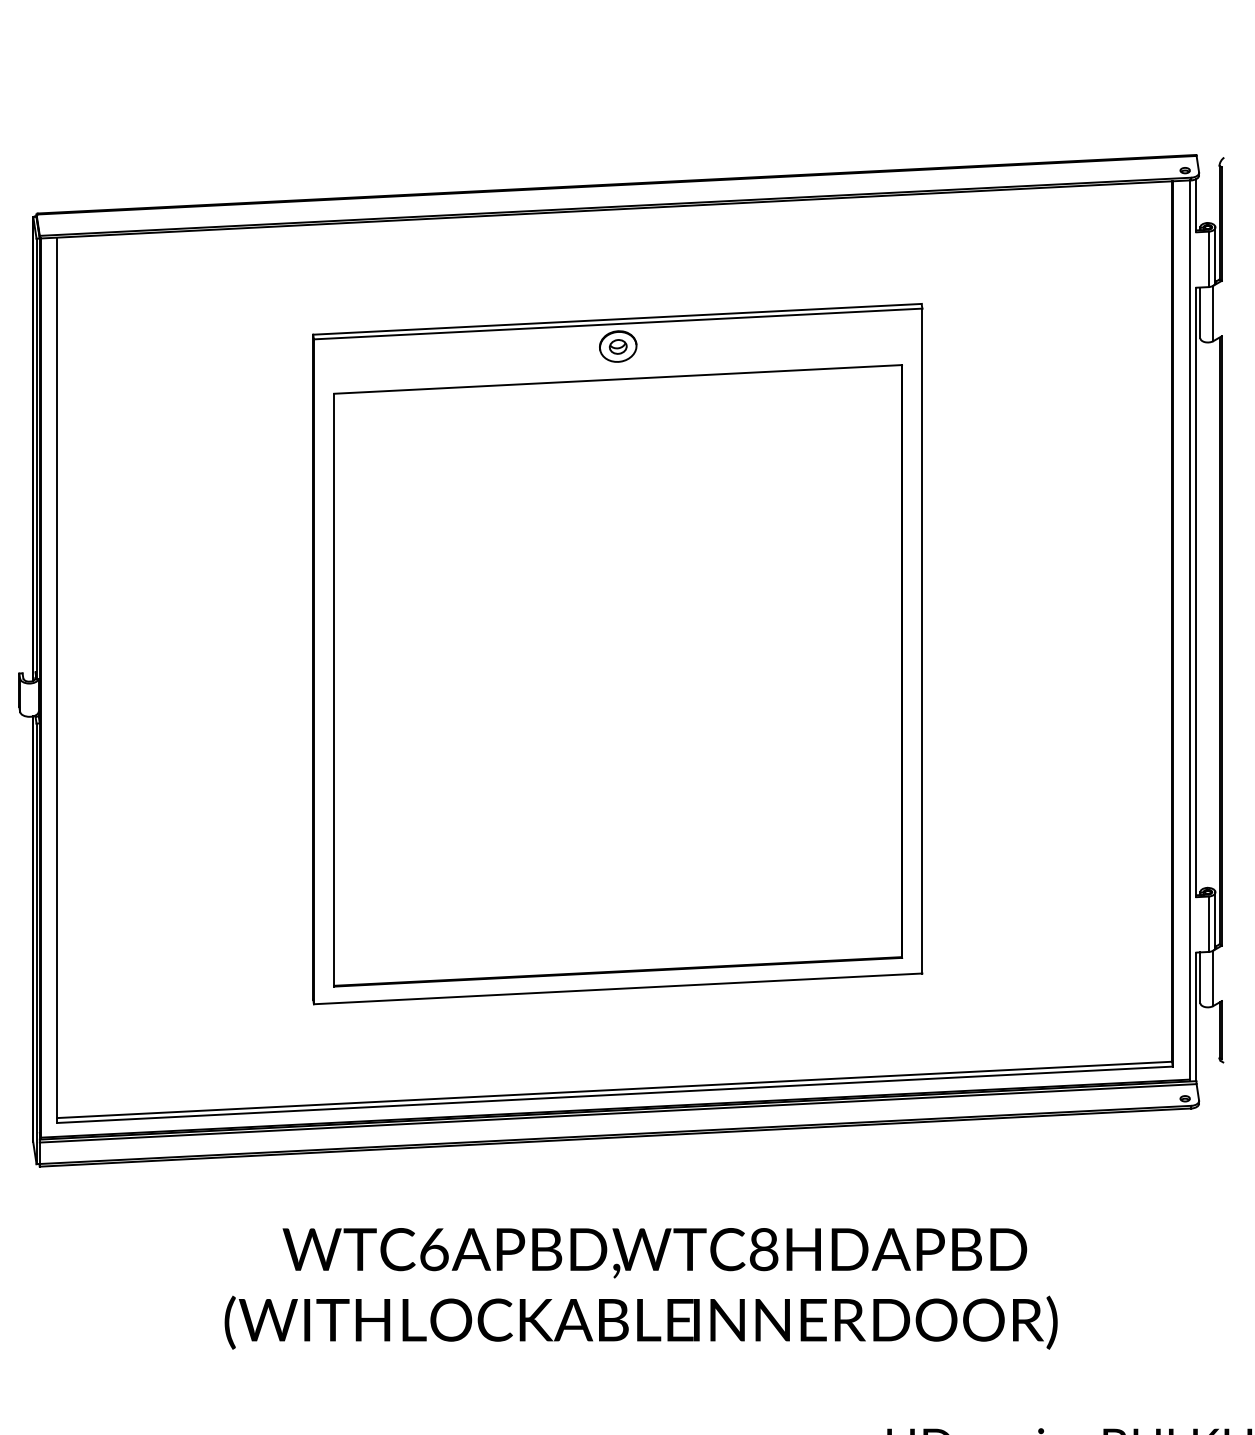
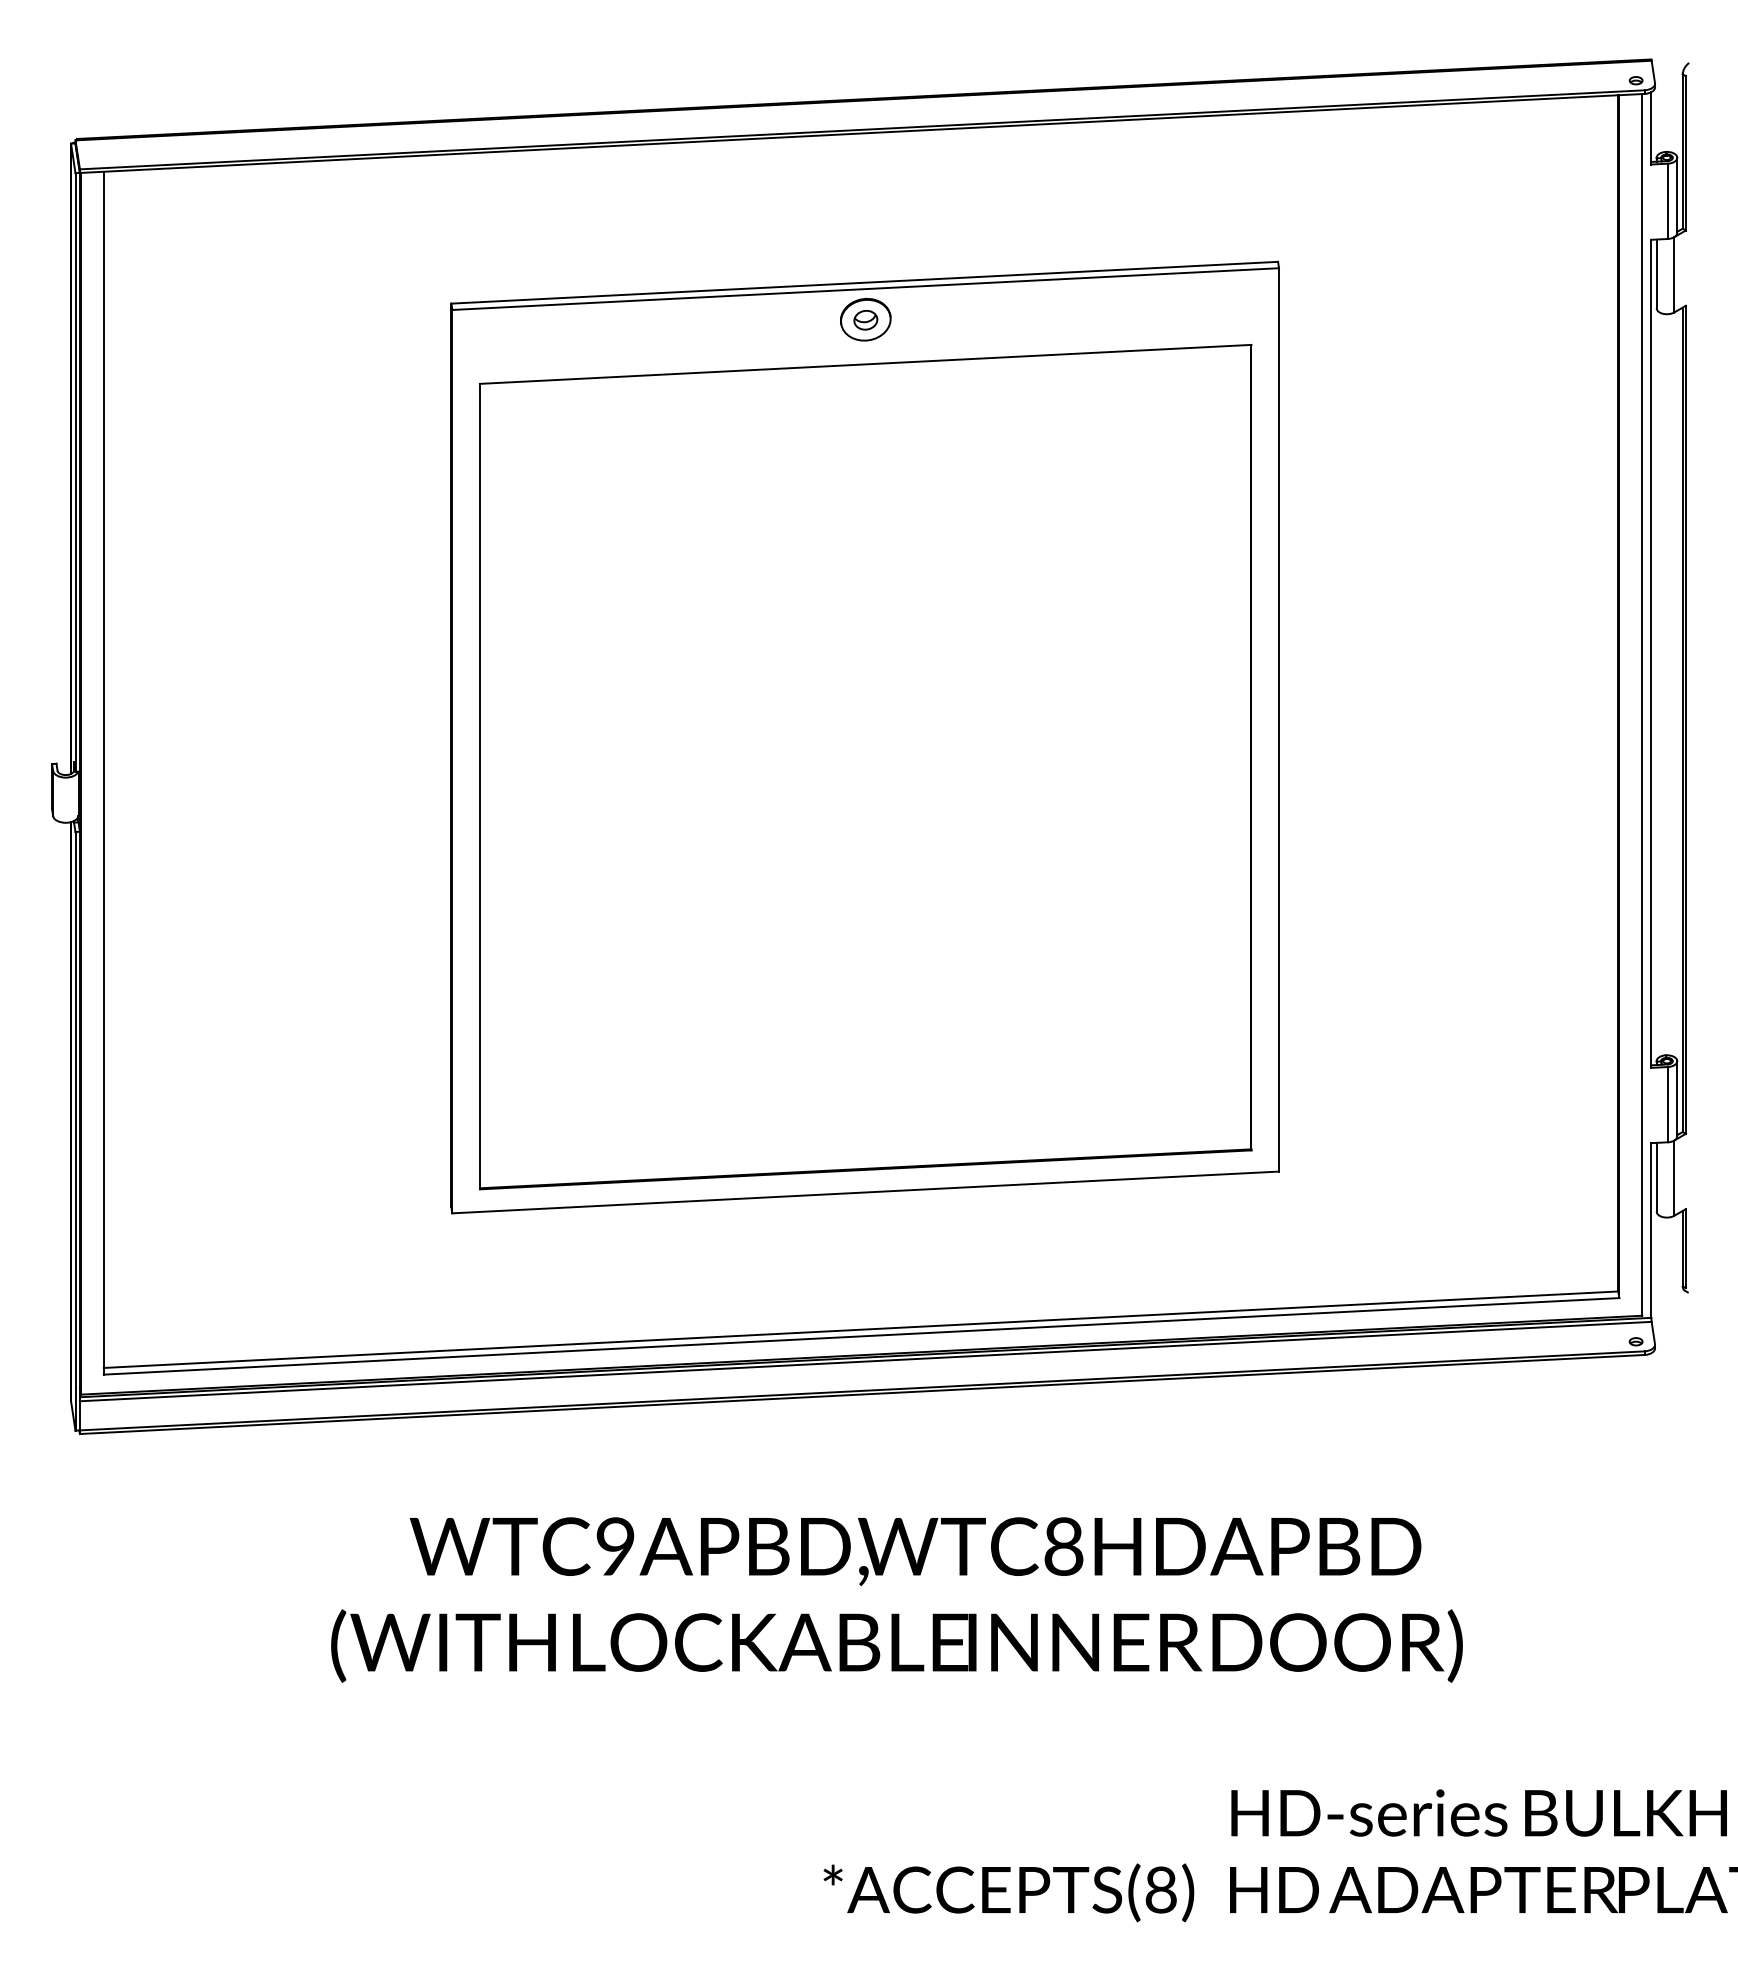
text: (434, 1249) -> (615, 1546), WTC6APBD, -> WTC9APBD,

